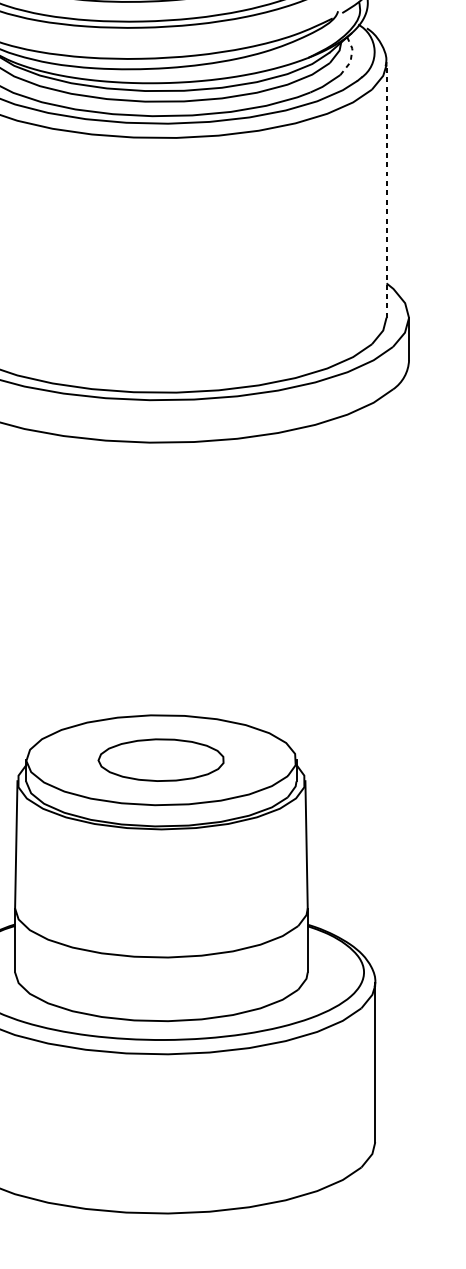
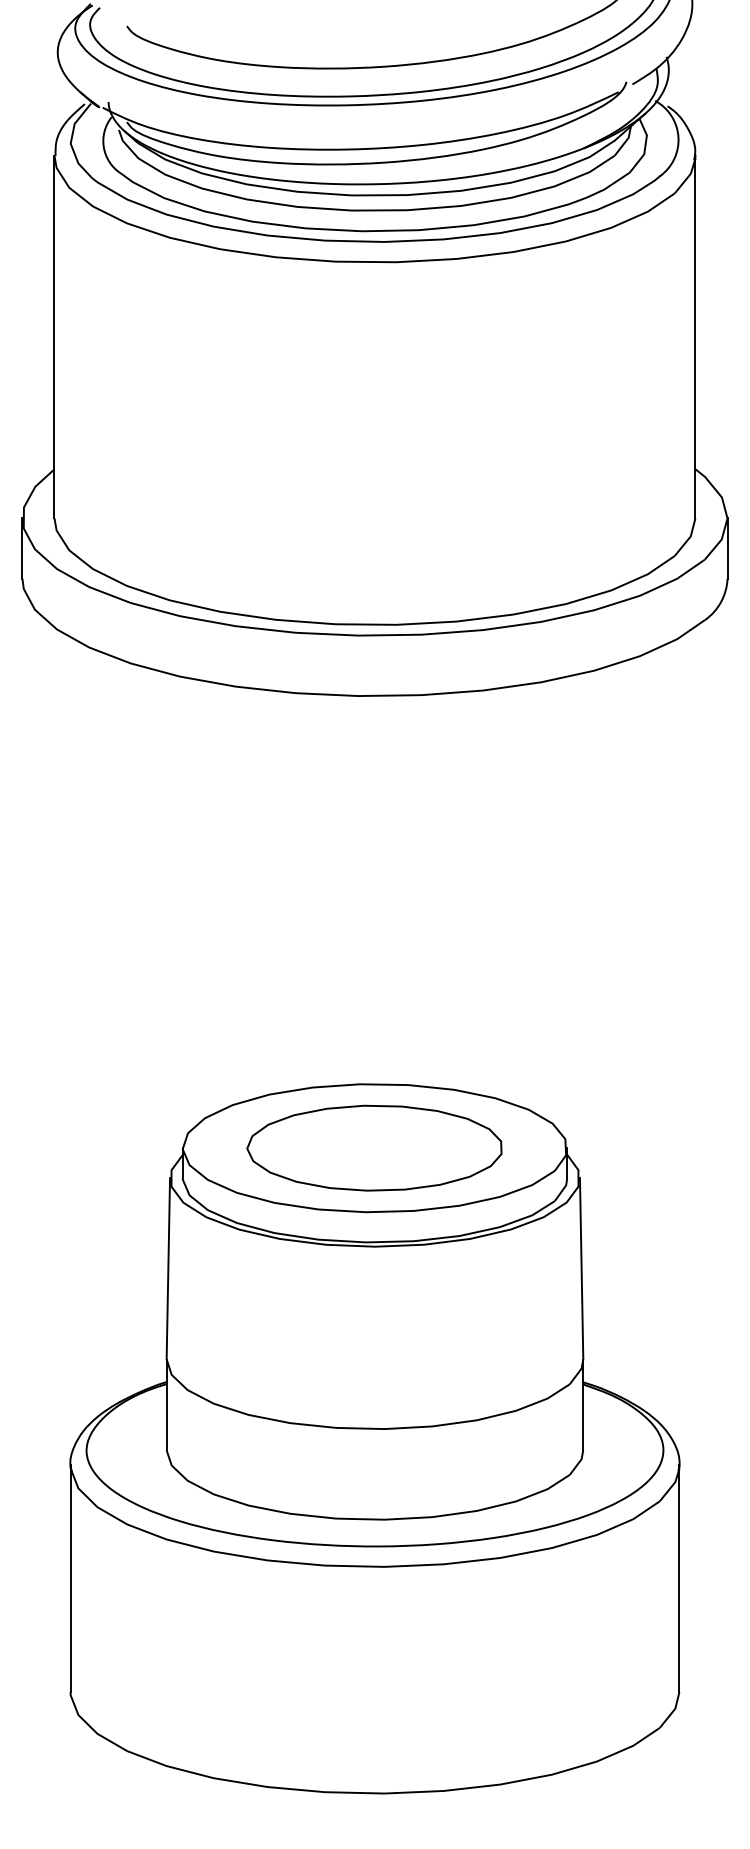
line: (351, 57) -> (645, 147), dashed -> solid
line: (386, 190) -> (695, 336), dashed -> solid
part: (161, 759) -> (374, 1147), size x1.43

